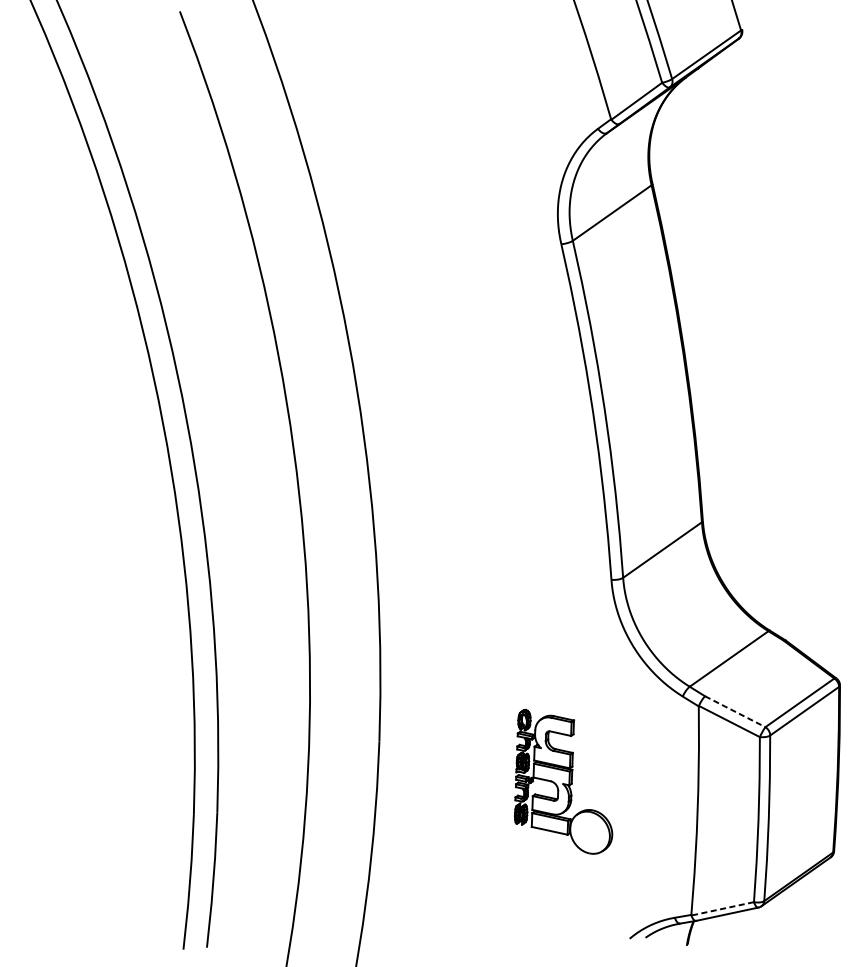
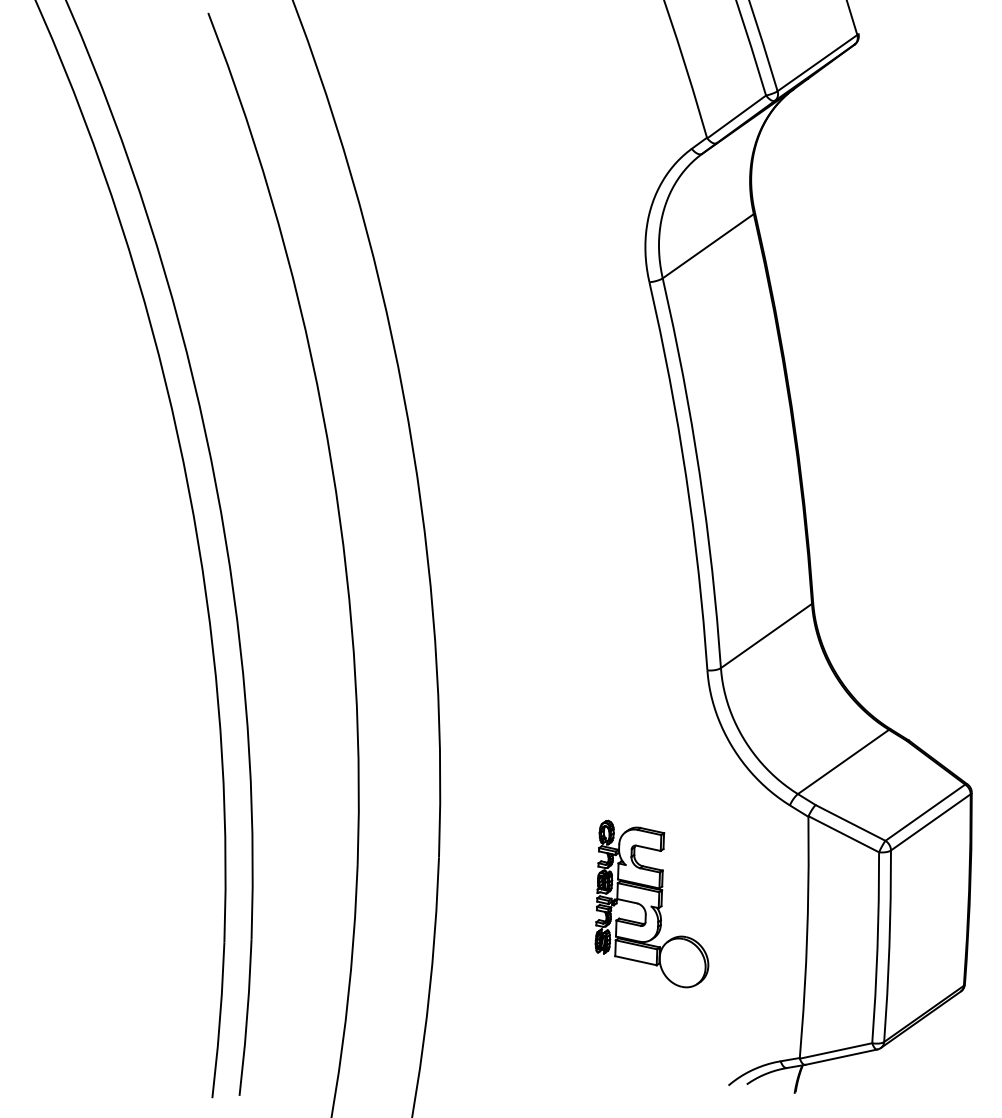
line: (735, 711) -> (850, 822), dashed -> solid
line: (723, 908) -> (836, 1050), dashed -> solid

